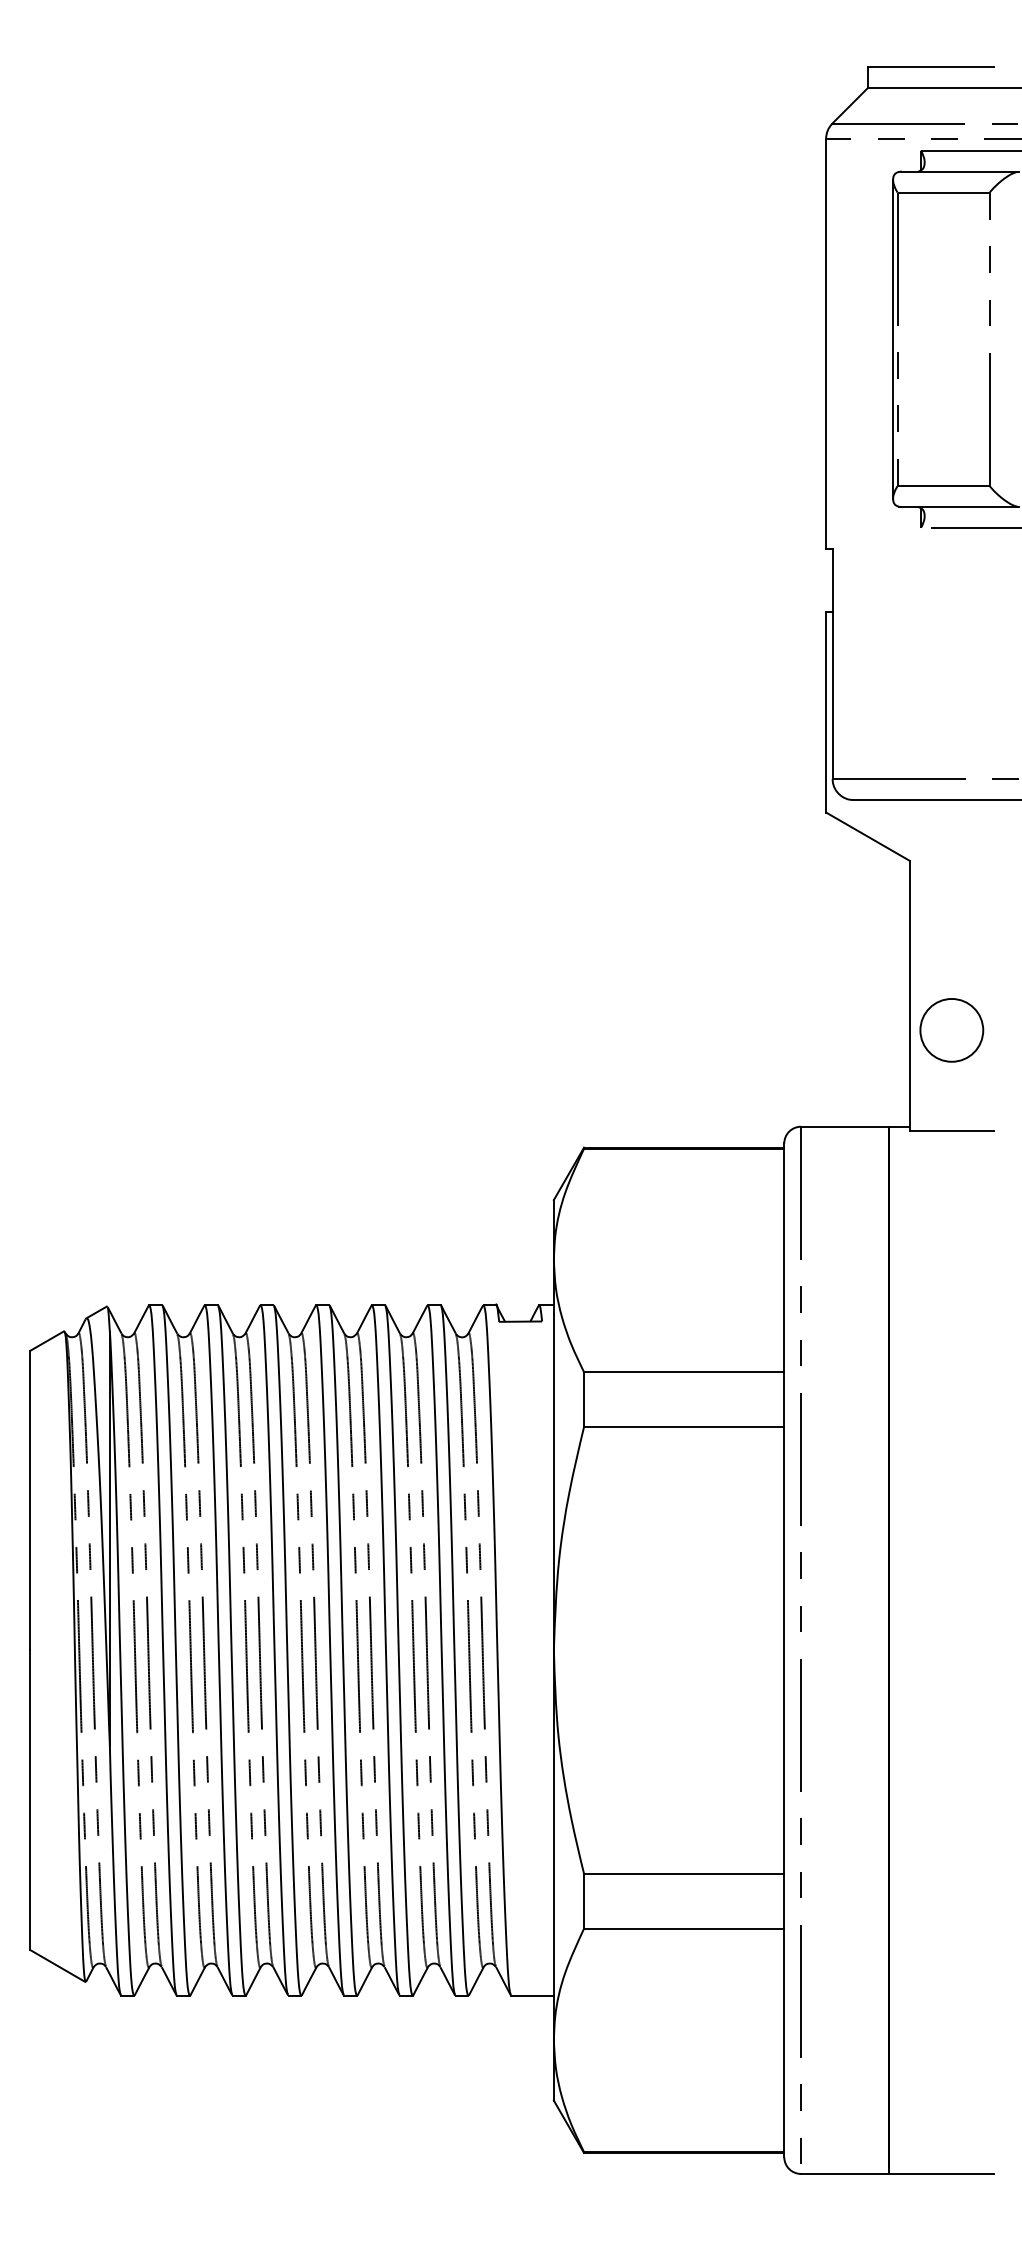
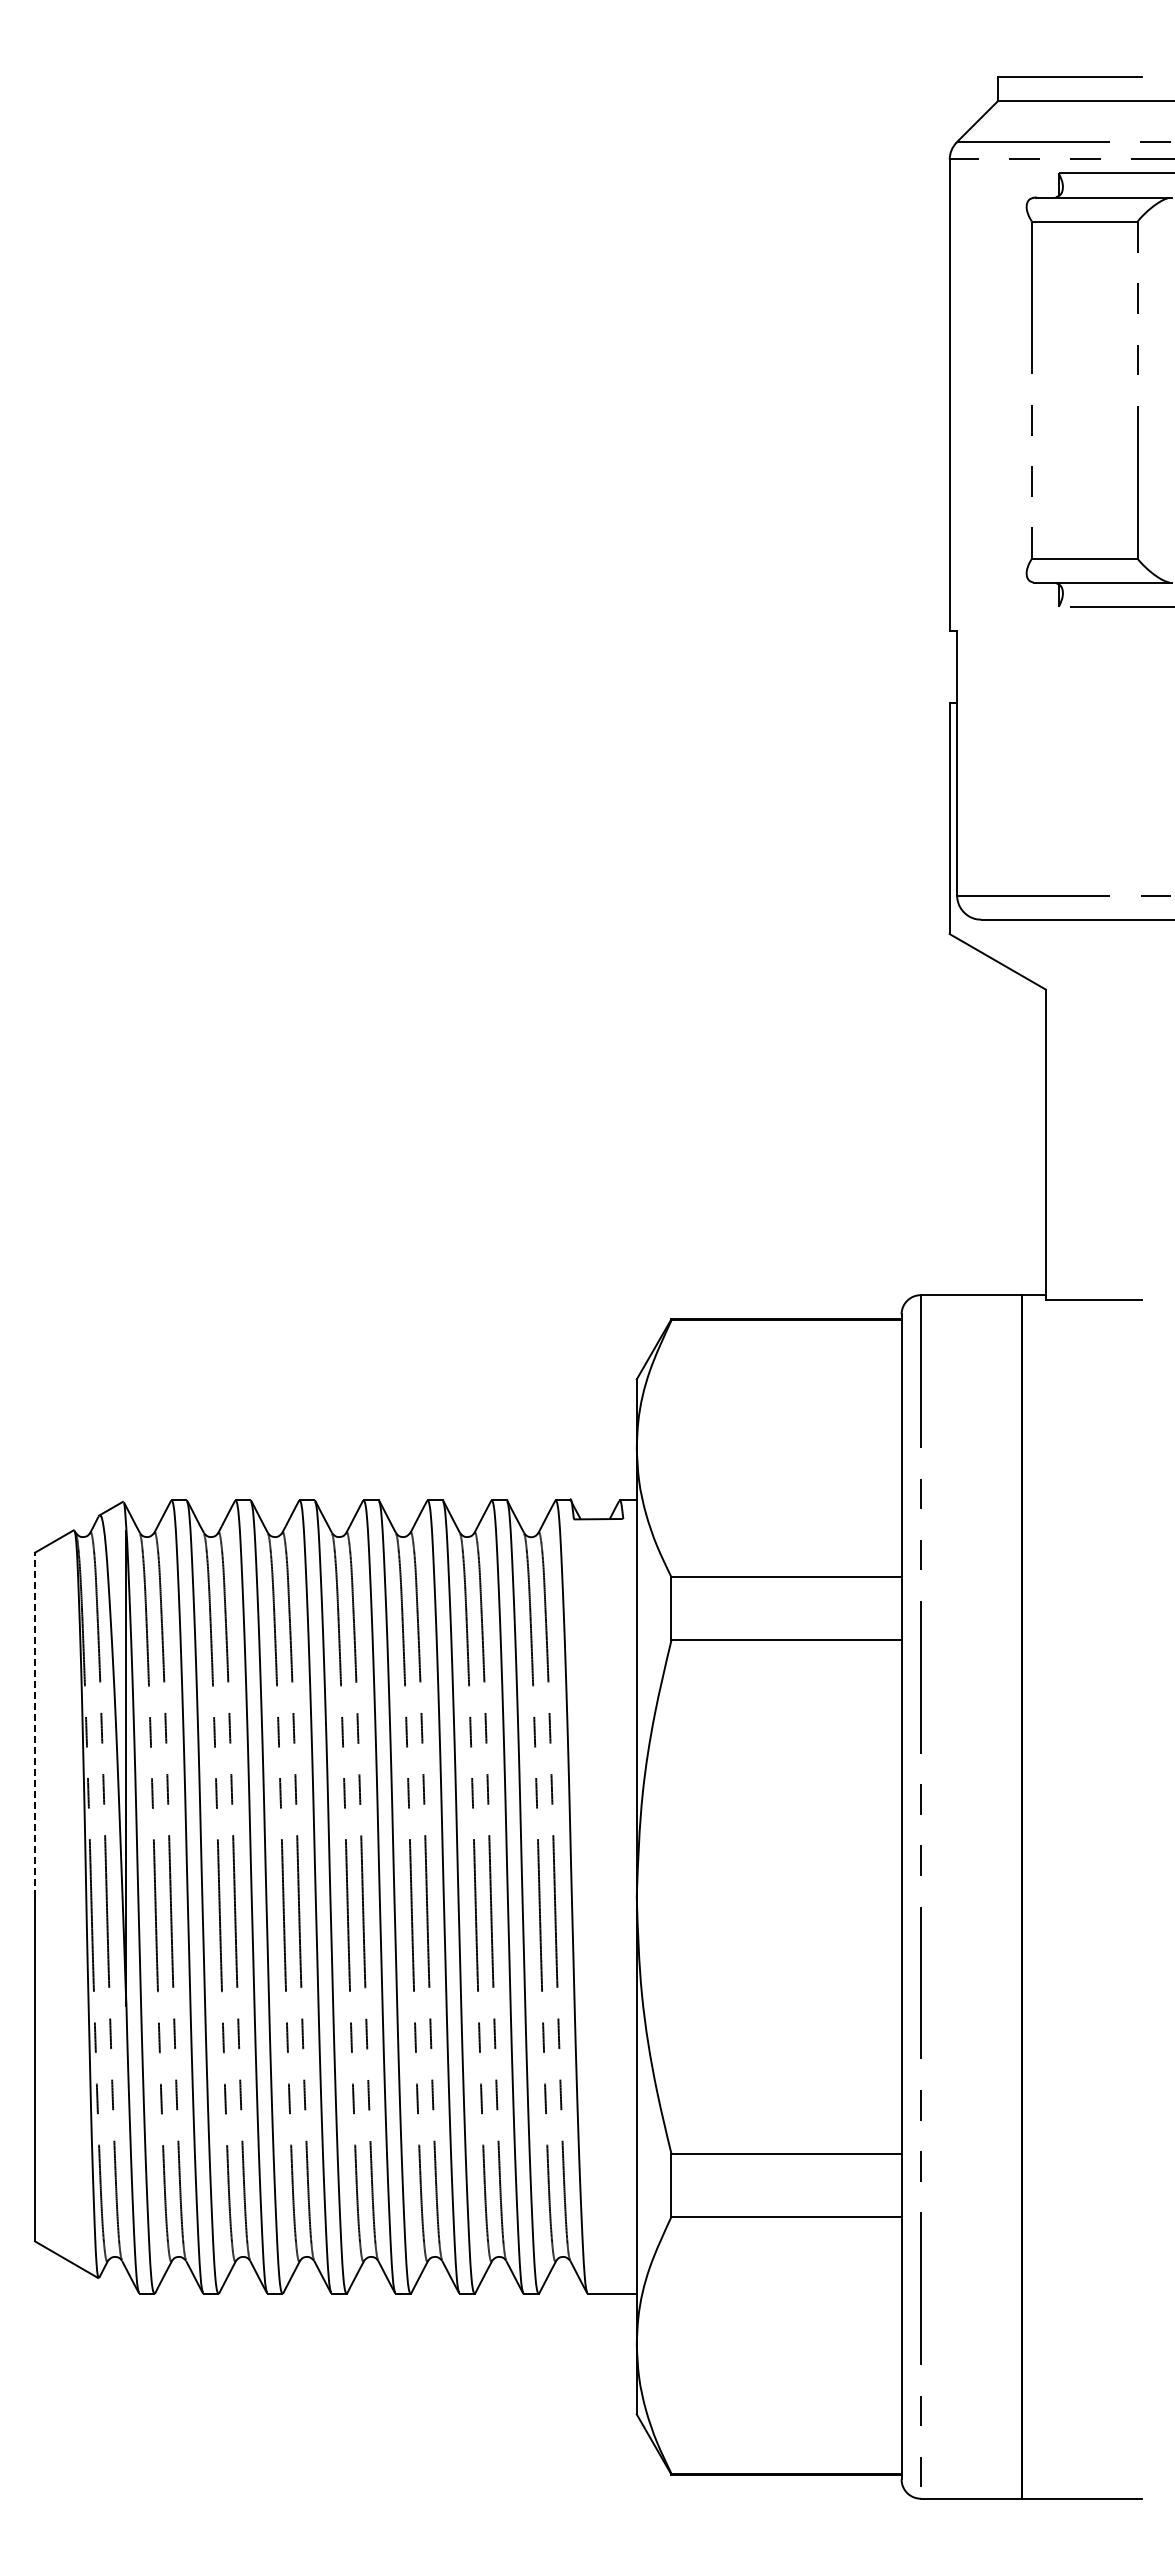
line: (892, 338) -> (1026, 389), removed
circle: (952, 1030) -> (1094, 1184), removed
line: (30, 1500) -> (35, 1724), solid -> dashed

